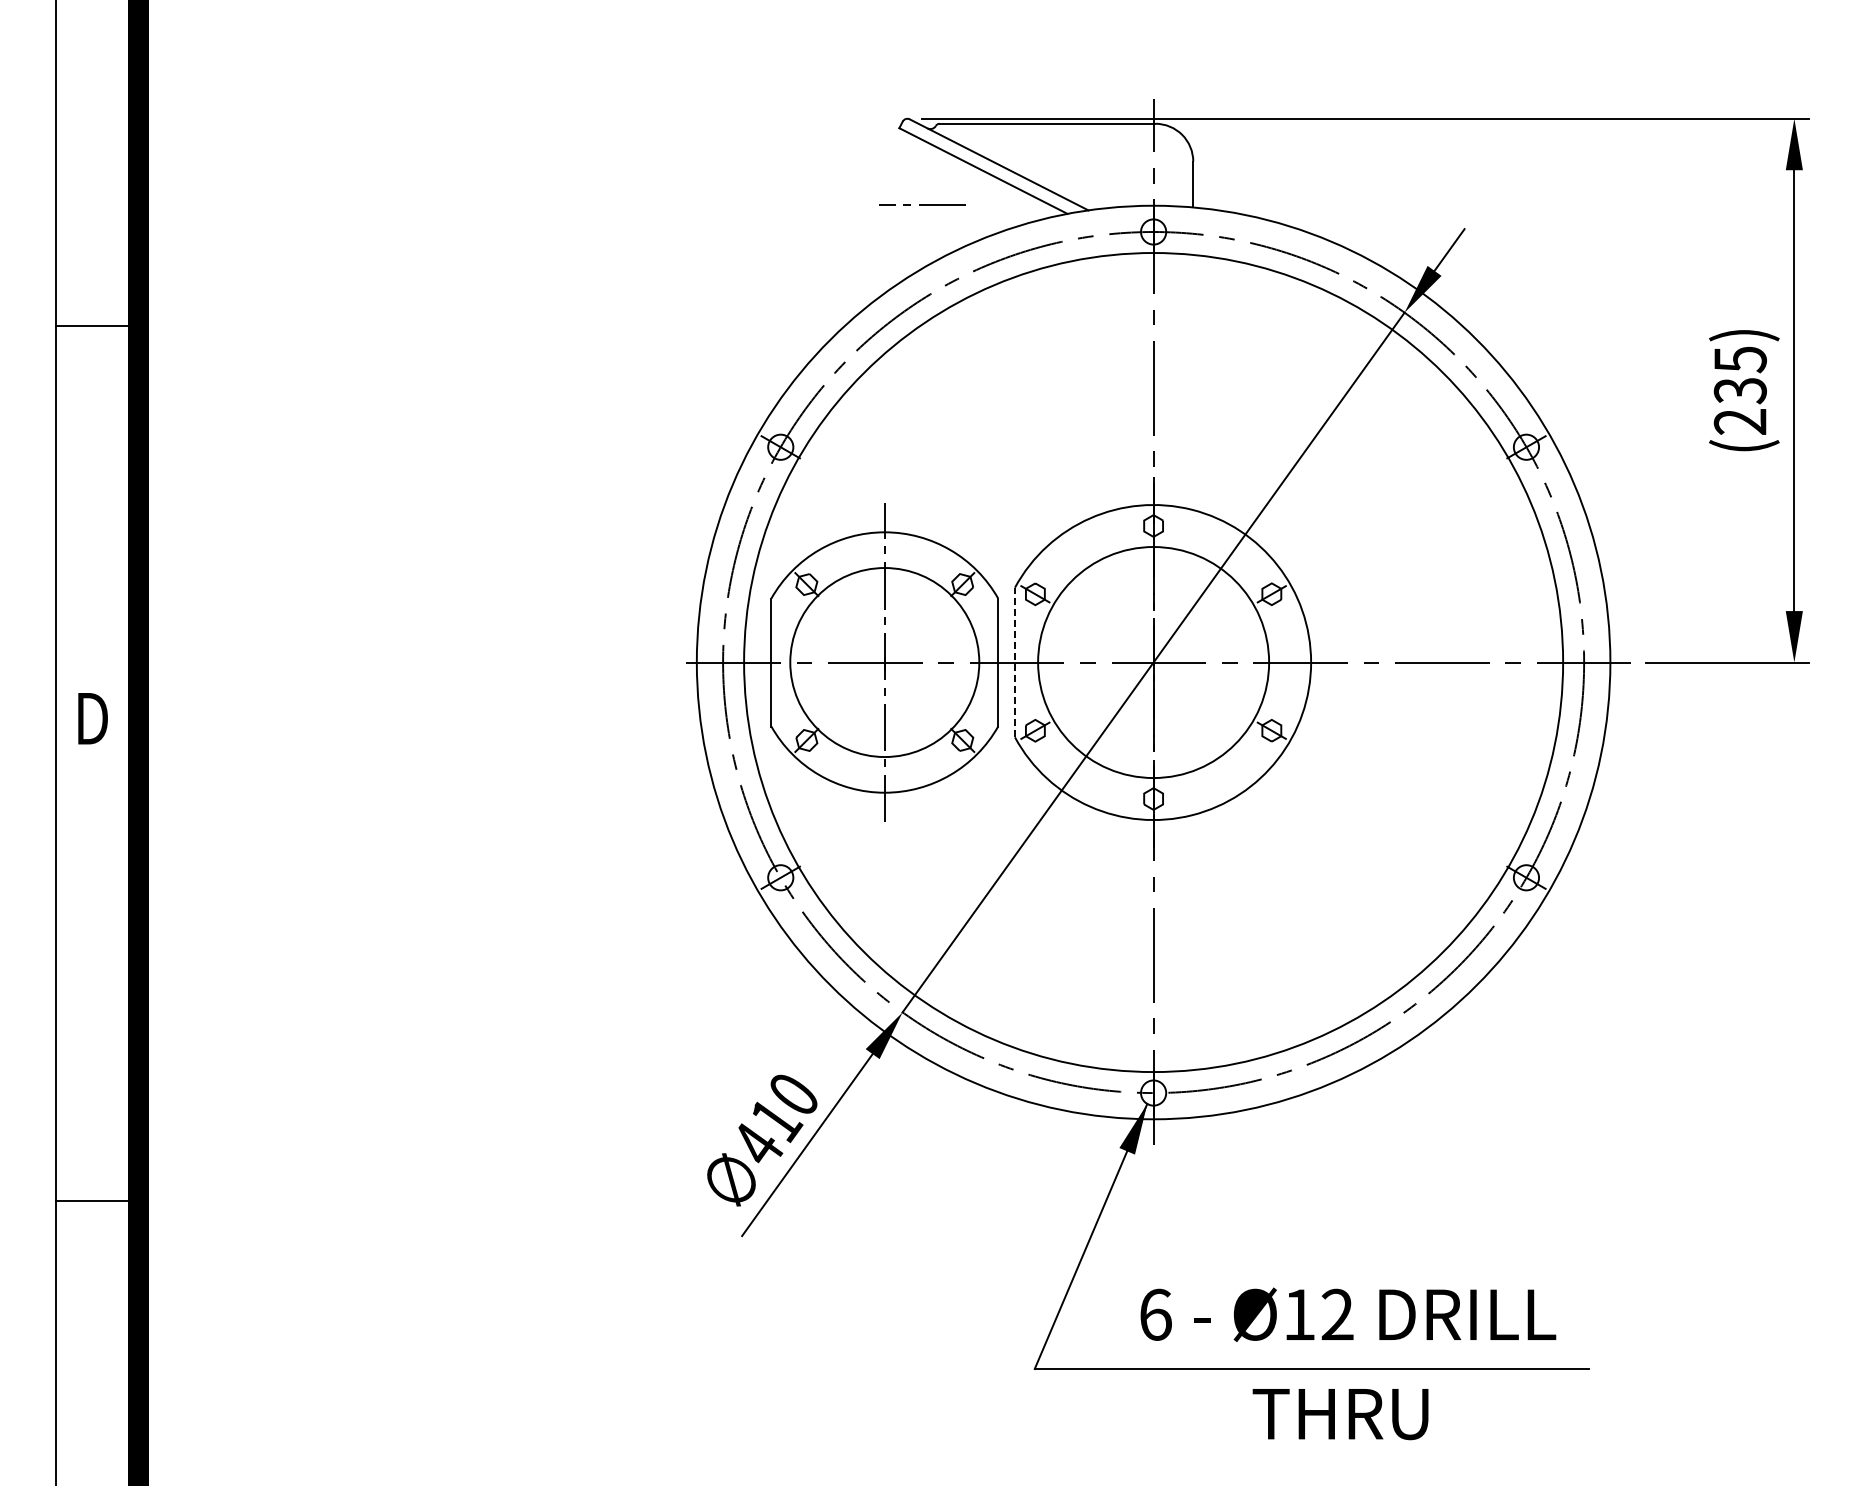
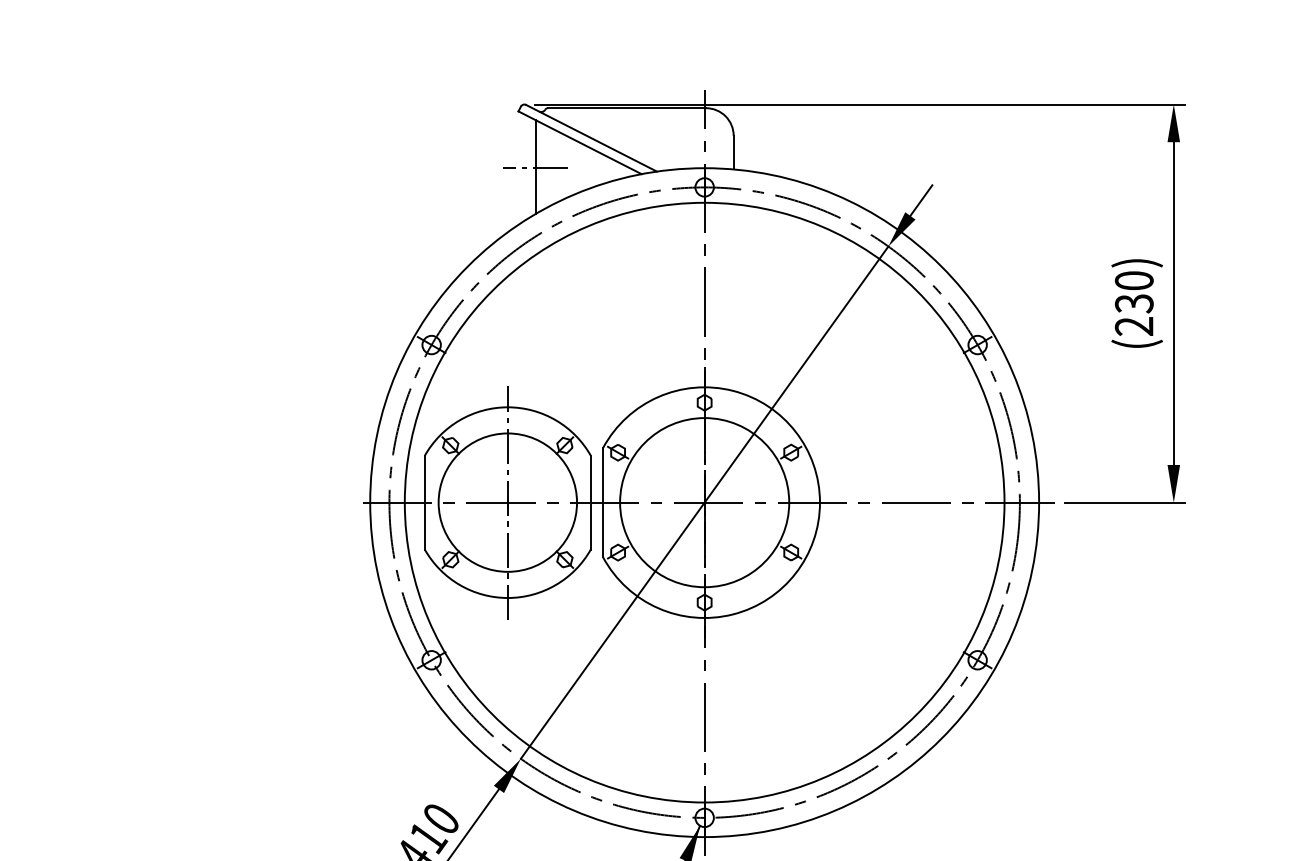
line: (922, 204) -> (535, 167), added
text: (1739, 359) -> (1133, 280), (235) -> (230)
line: (1015, 662) -> (603, 502), dashed -> solid

